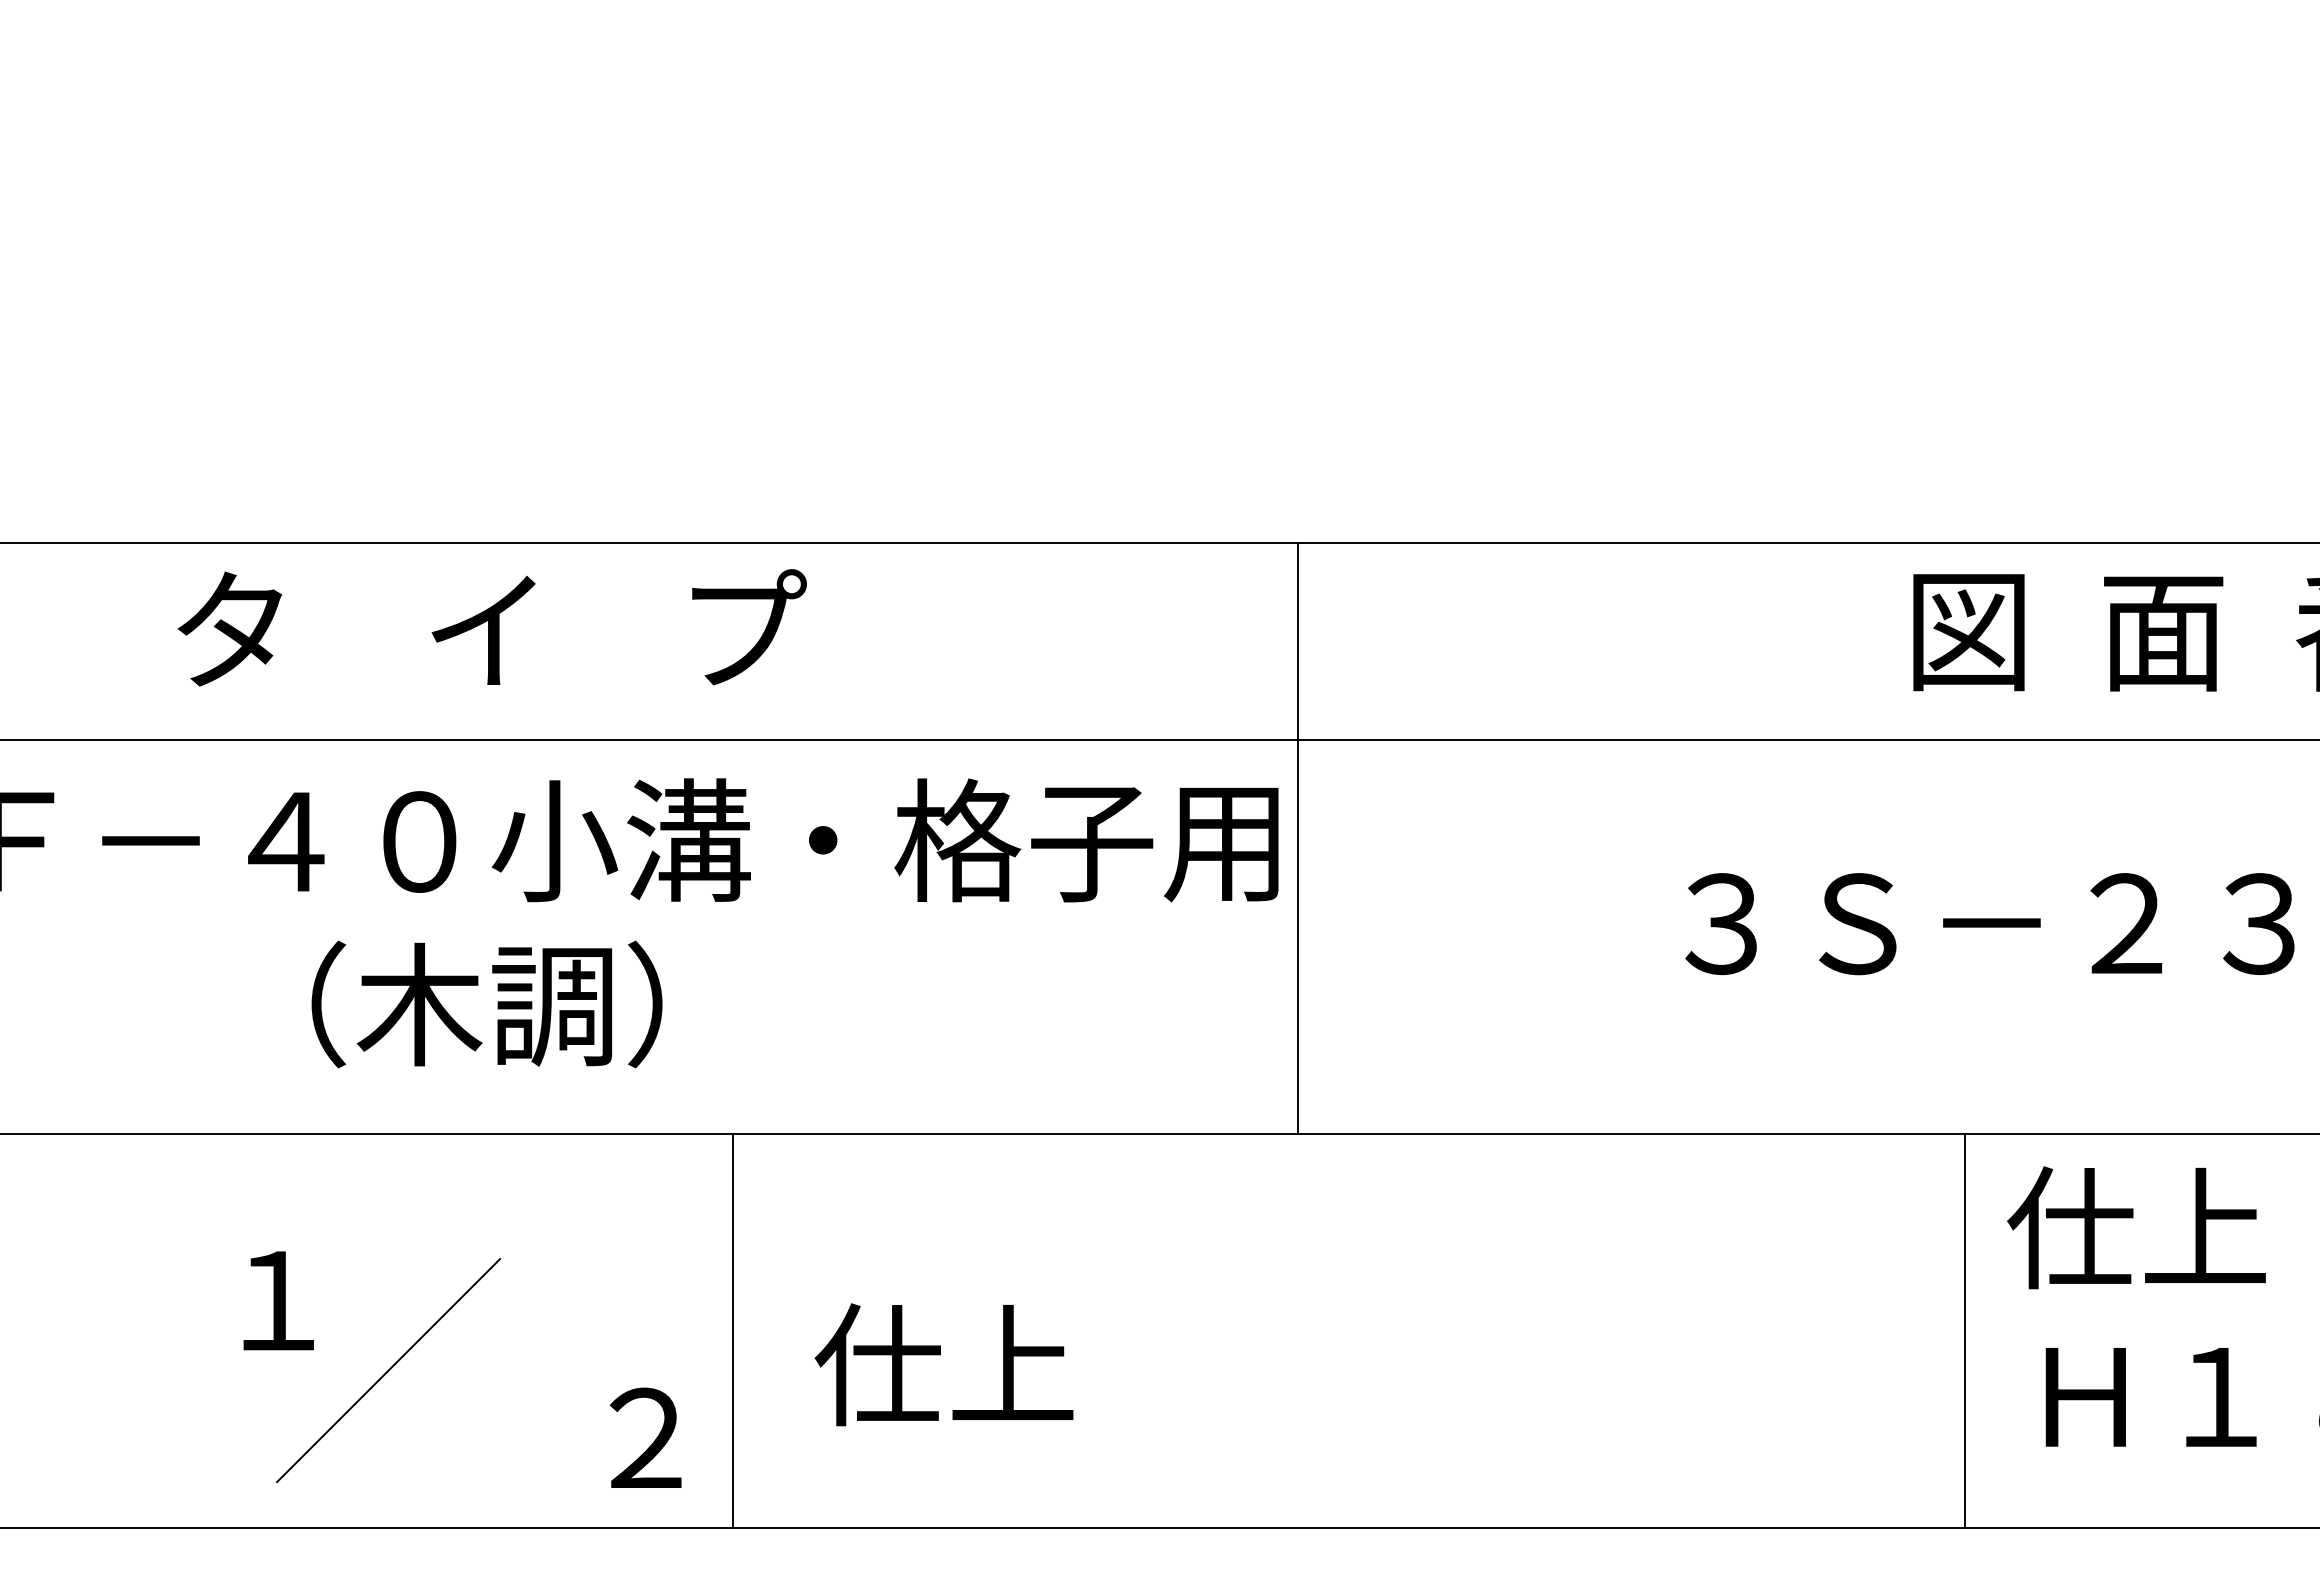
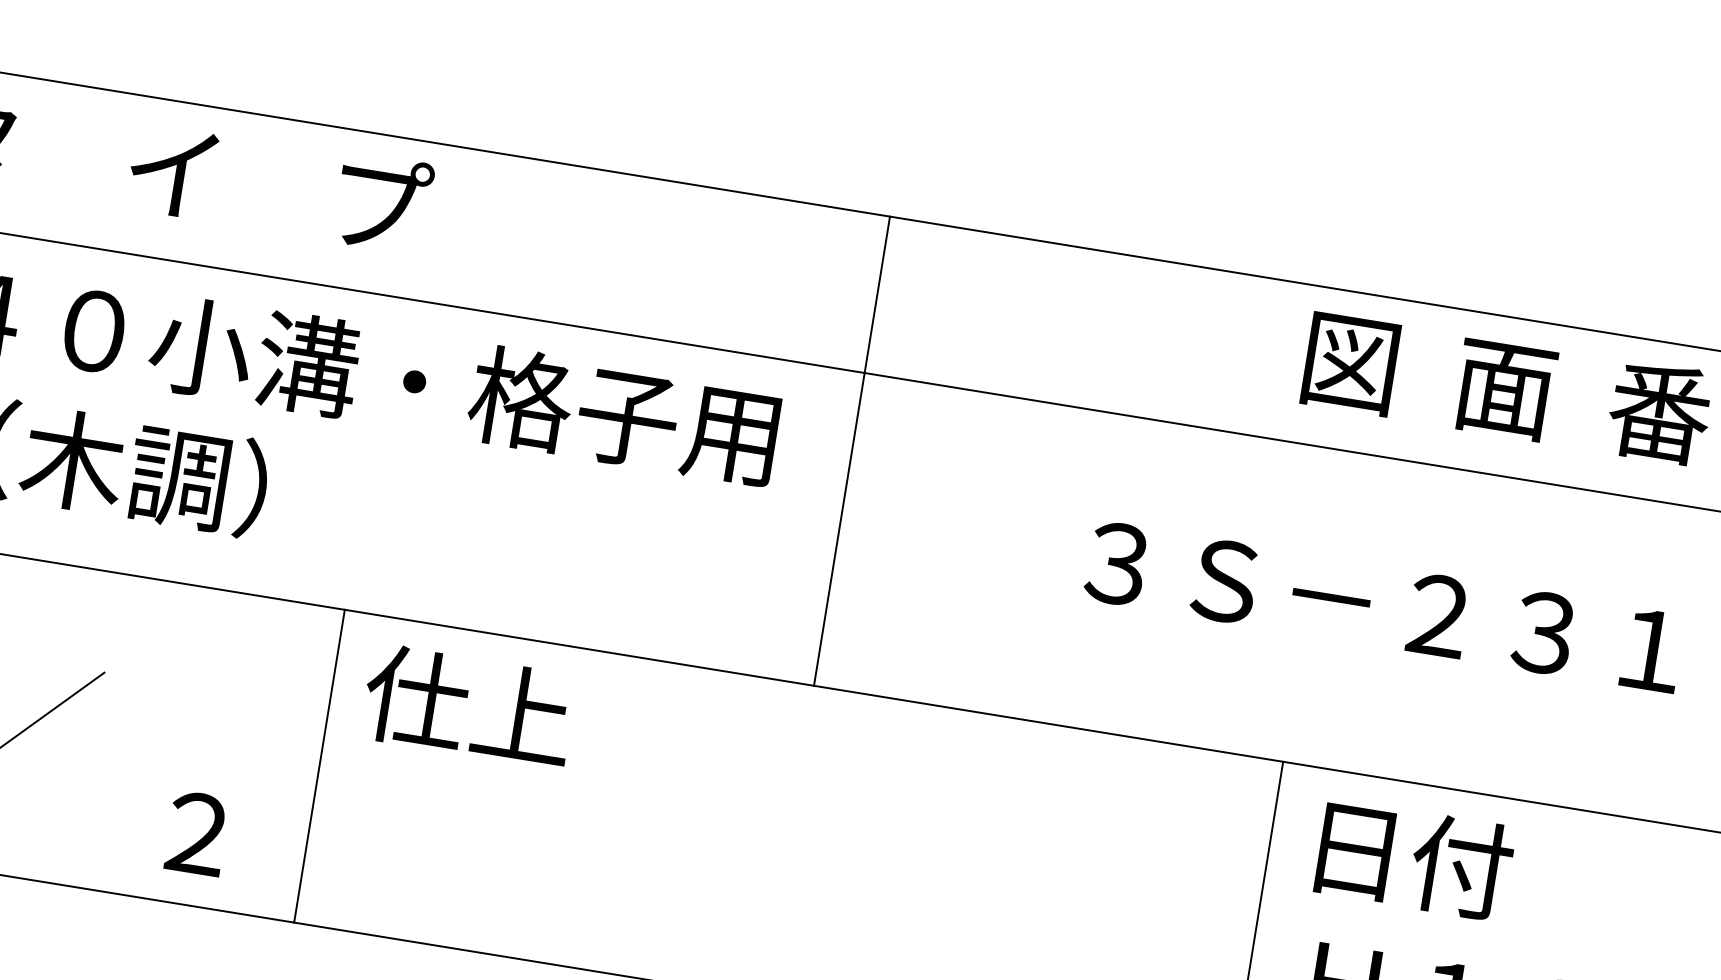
line: (1297, 838) -> (851, 451), moved
text: (2136, 1227) -> (1407, 857), 仕上 -> 日付
line: (732, 1331) -> (319, 766), moved
text: (943, 1364) -> (468, 705), moved

